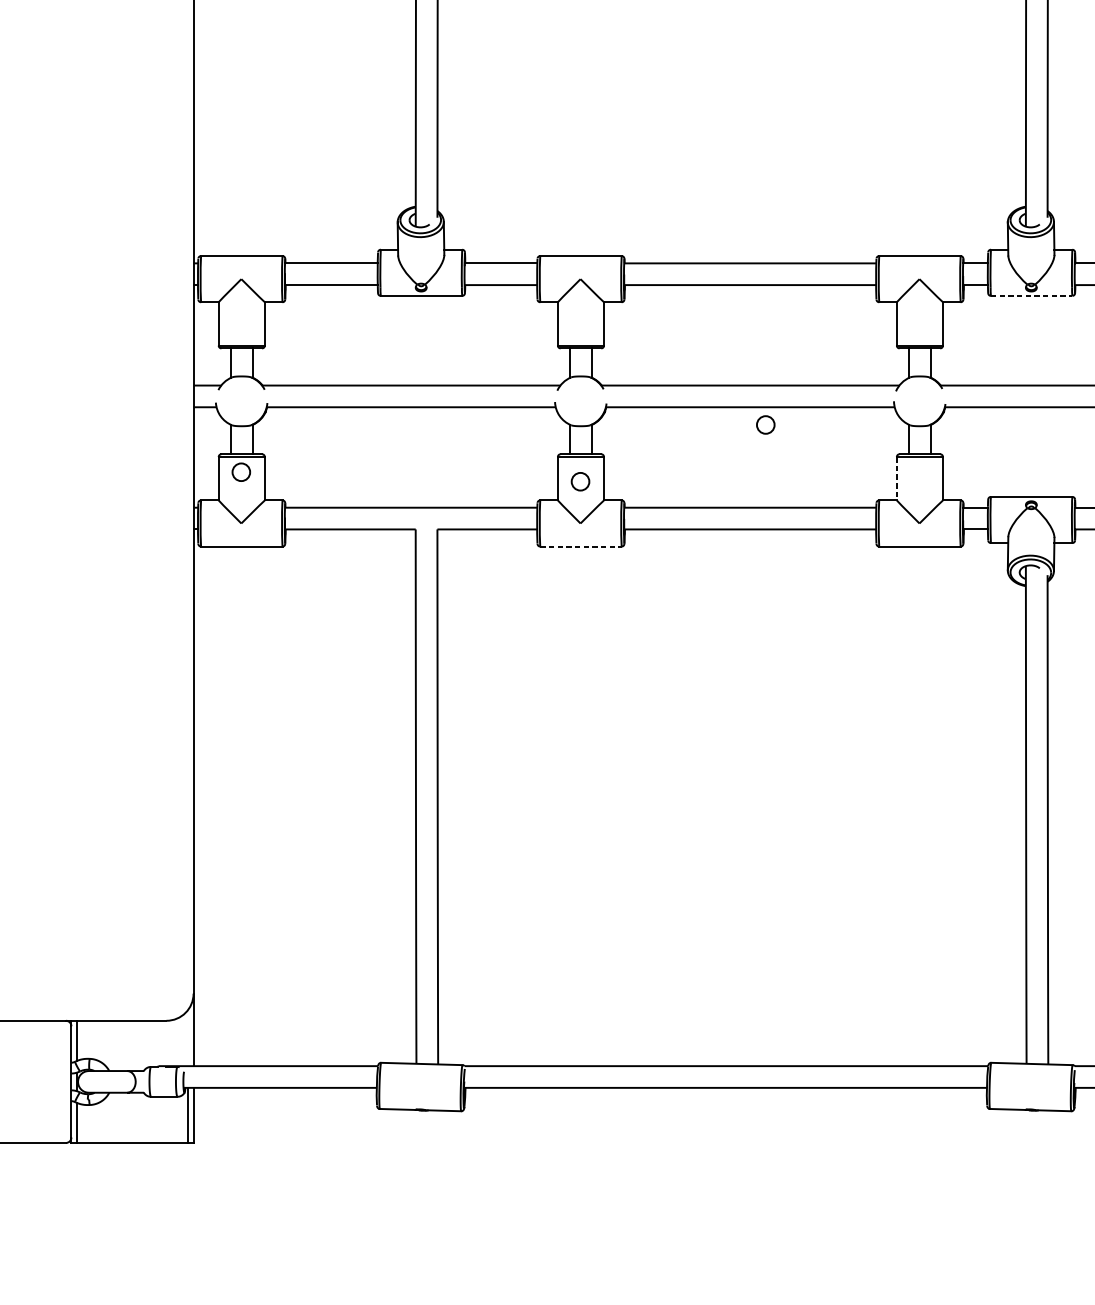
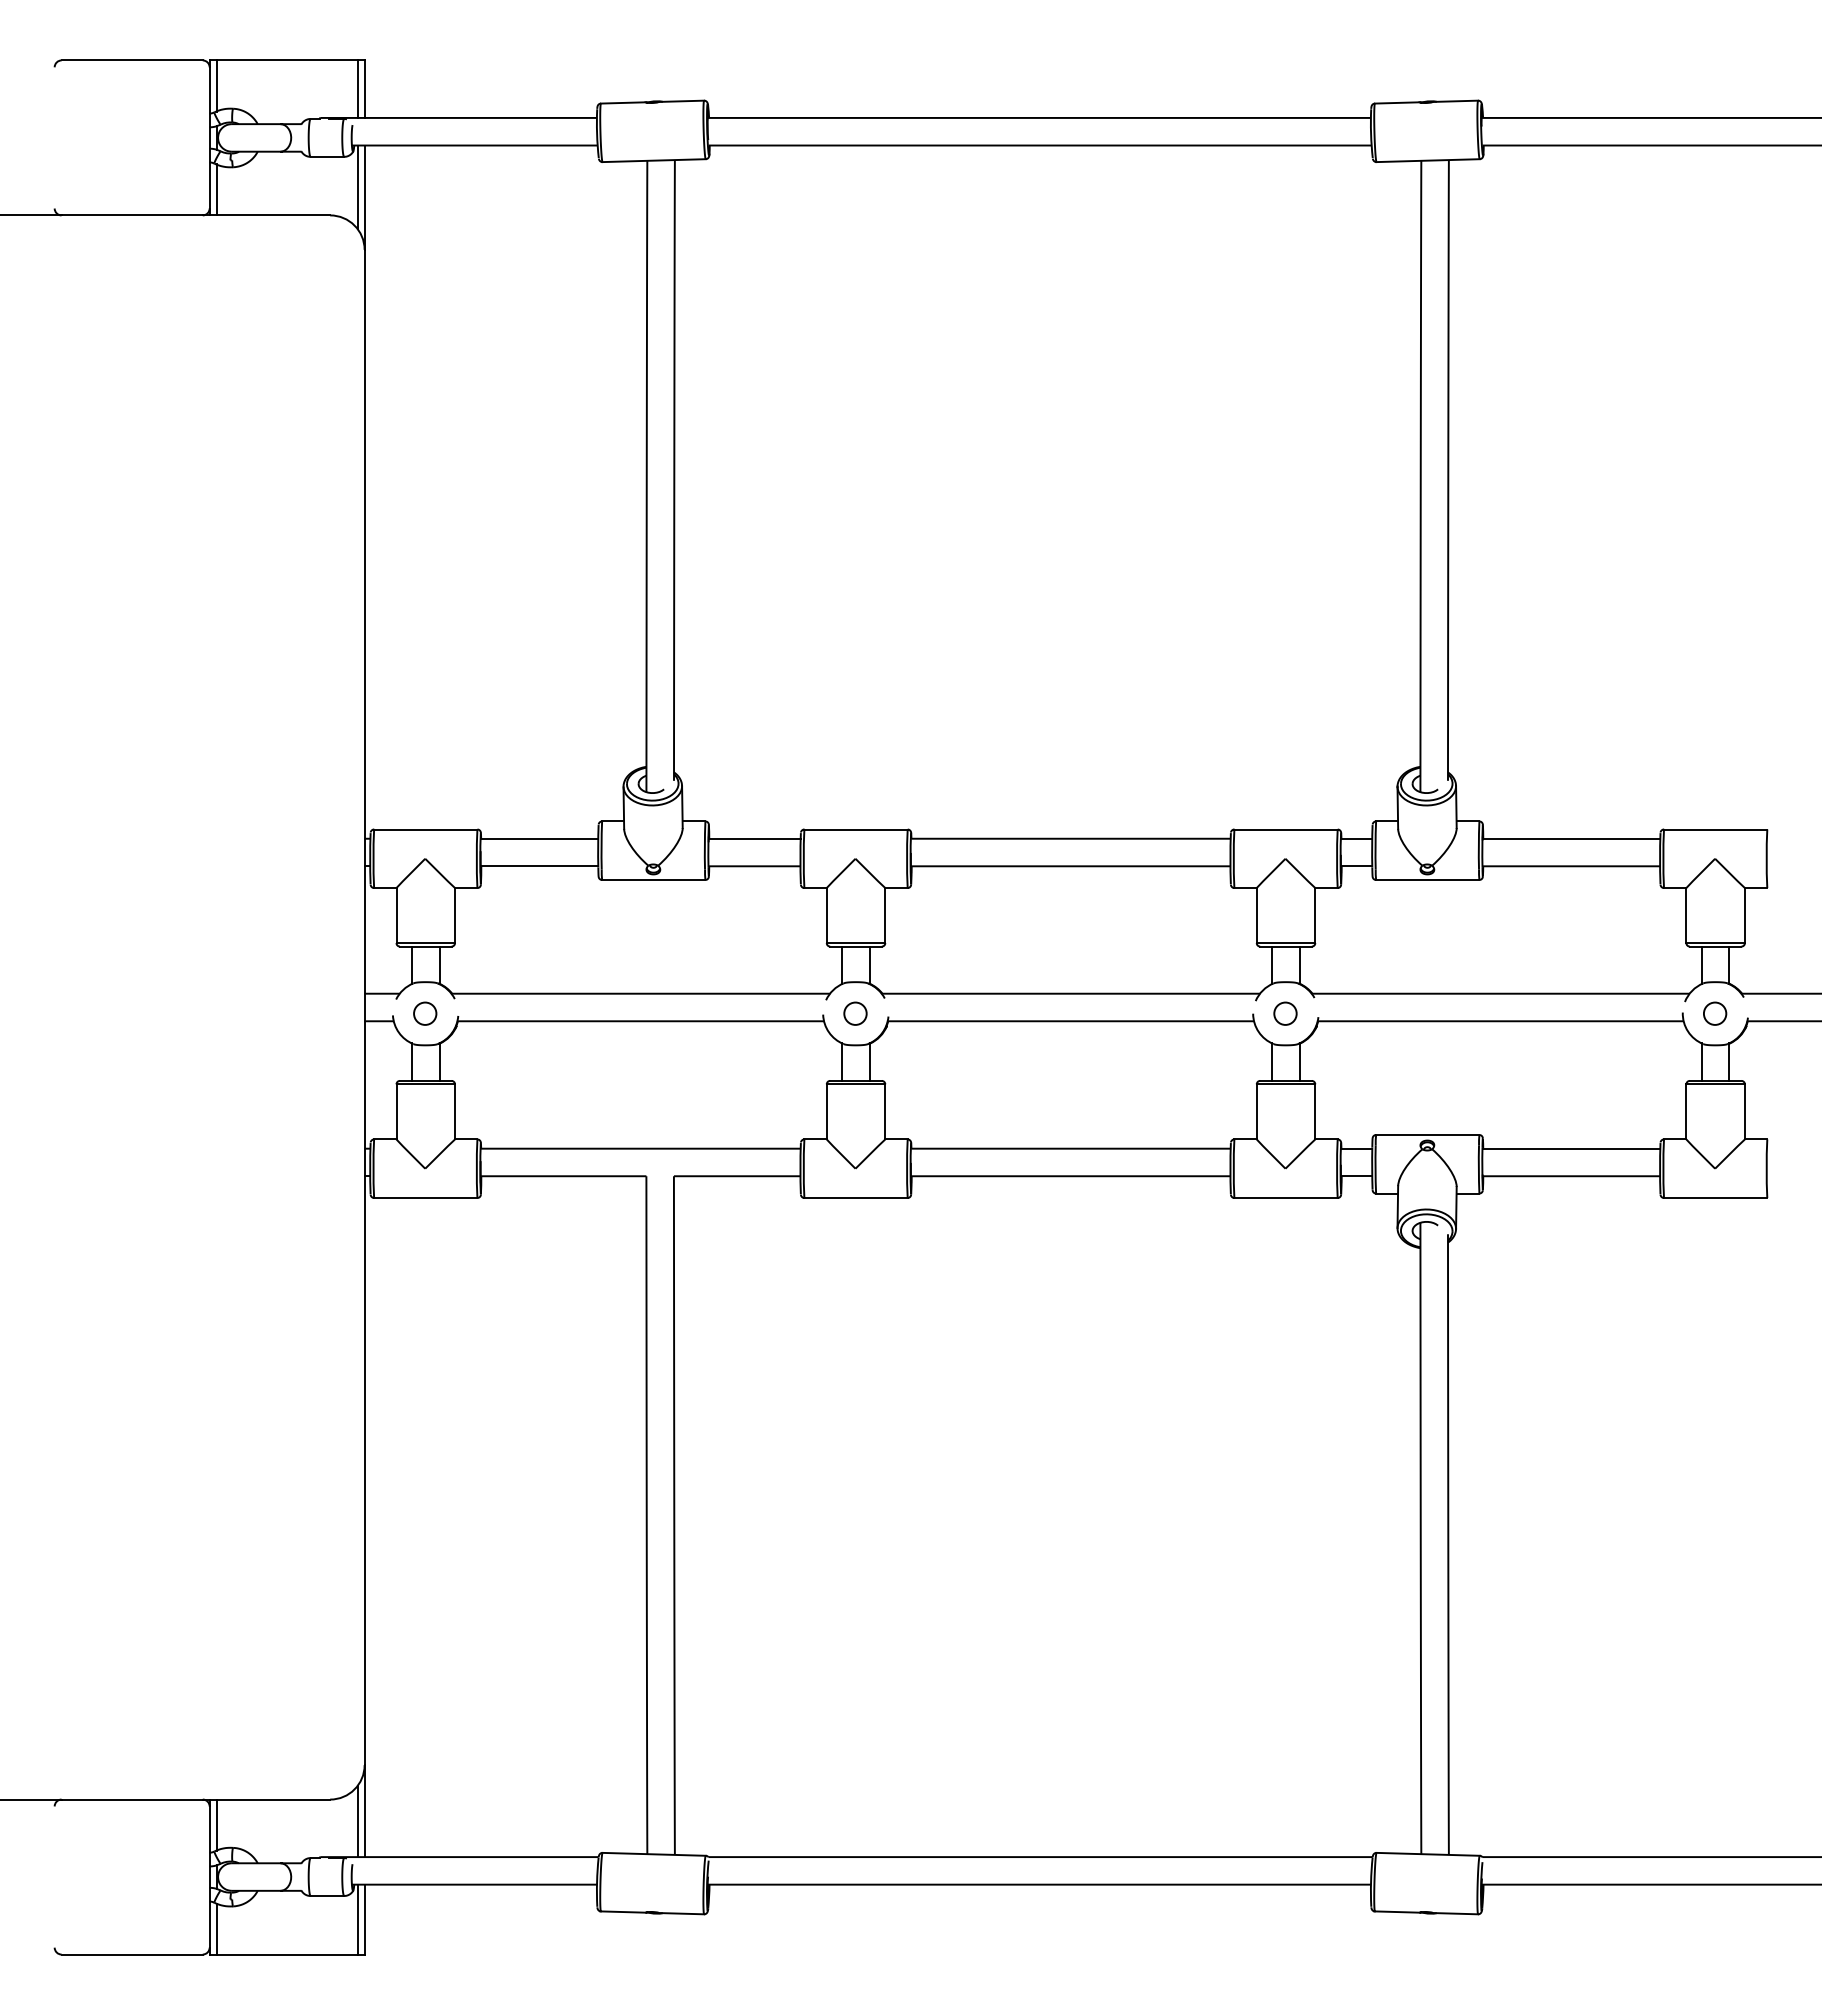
line: (1031, 295) -> (1427, 879), dashed -> solid
circle: (765, 424) -> (1285, 1013), moved
circle: (241, 472) -> (425, 1013), moved
line: (896, 478) -> (1256, 1111), dashed -> solid
circle: (580, 481) -> (855, 1013), moved
line: (581, 546) -> (856, 1197), dashed -> solid
line: (187, 1038) -> (357, 1821), added

